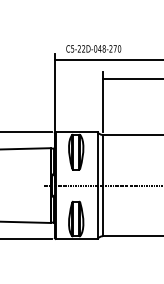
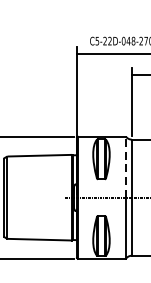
line: (97, 158) -> (125, 166), solid -> dashed

